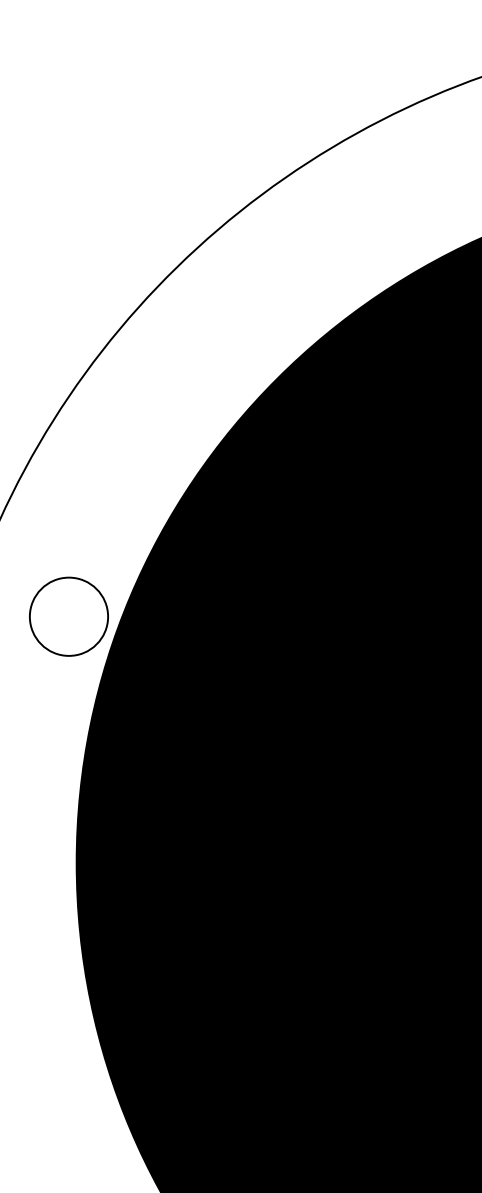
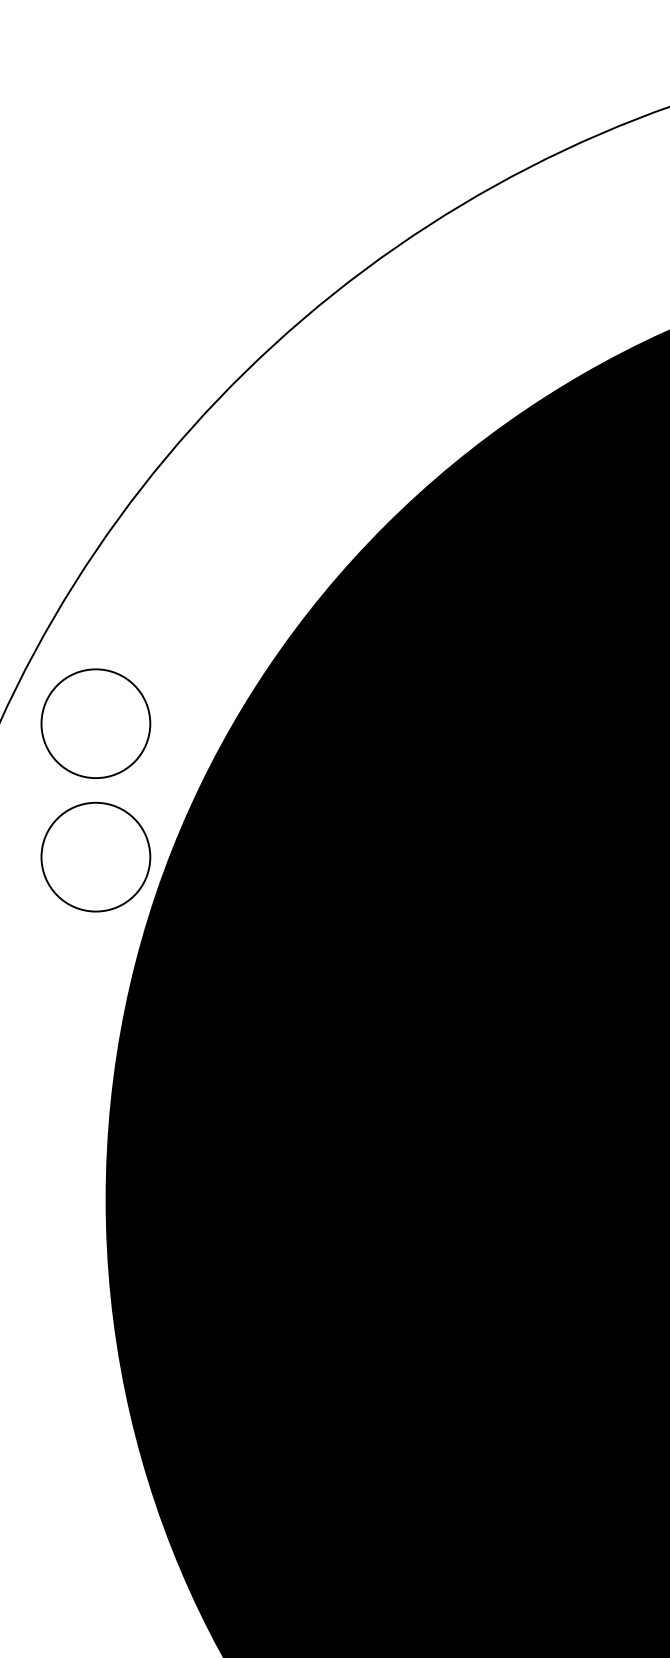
circle: (68, 520) -> (95, 723), added

